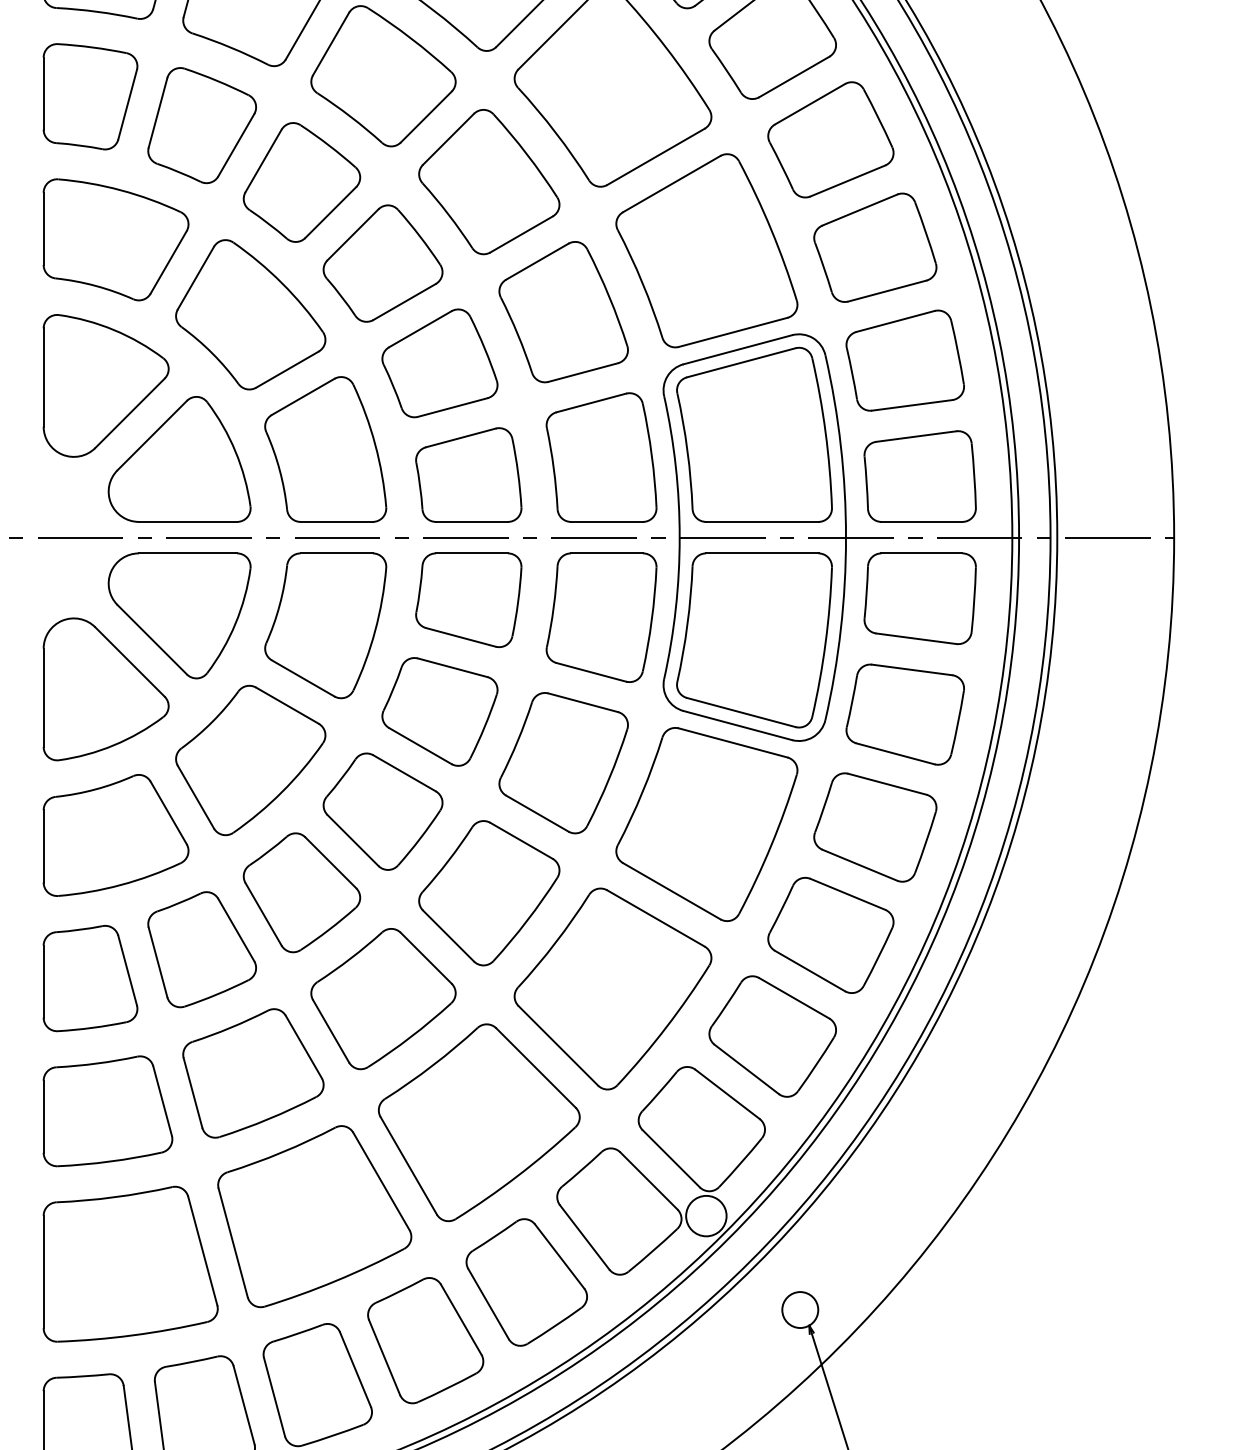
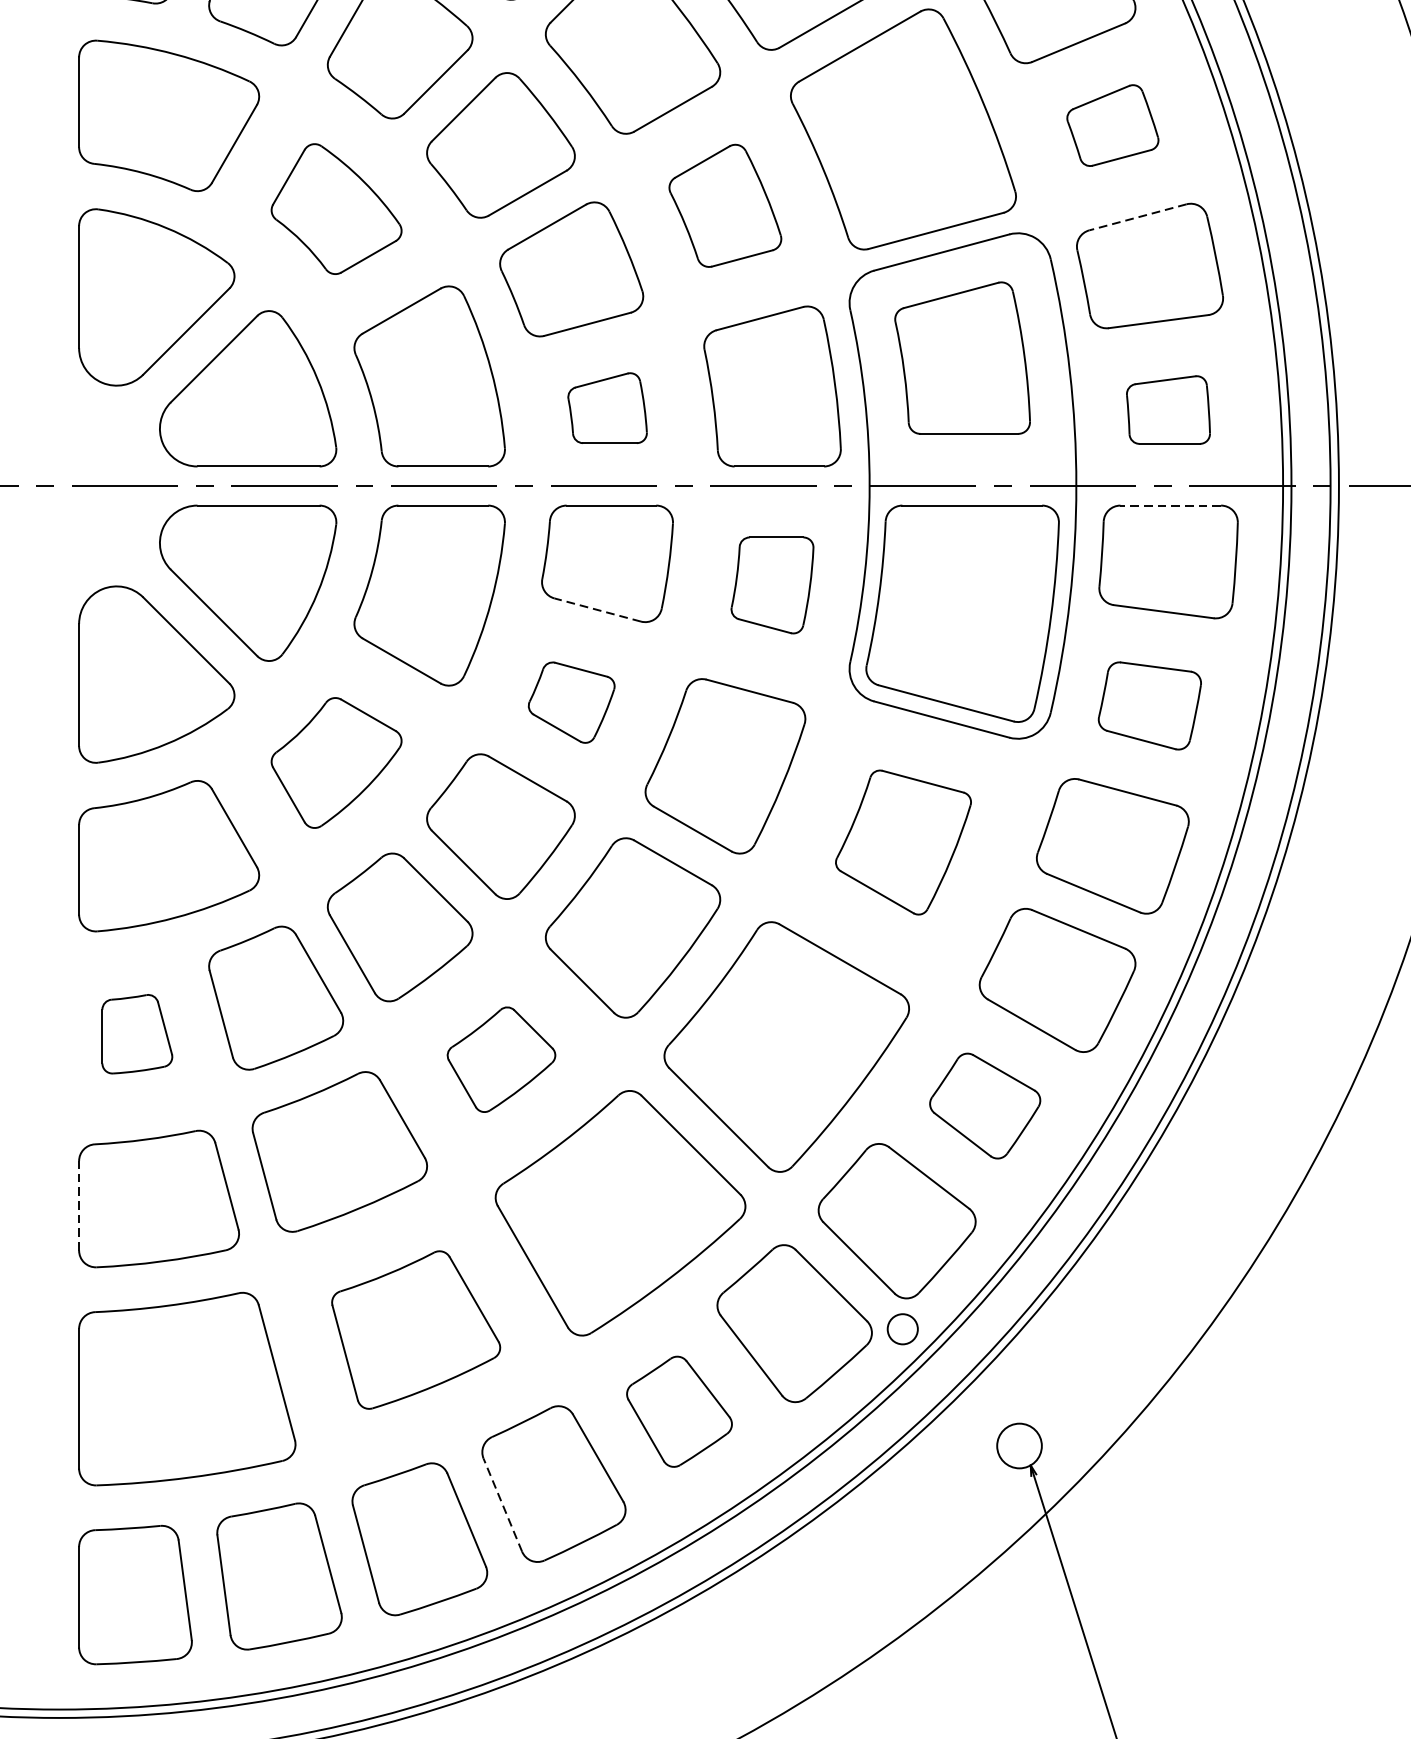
part: (875, 247) -> (1113, 125), size x0.6
part: (563, 312) -> (725, 206), size x0.7
part: (250, 314) -> (336, 208), size x0.7
line: (895, 321) -> (1137, 217), solid -> dashed
part: (754, 434) -> (962, 357), size x0.7
part: (468, 474) -> (607, 407), size x0.6
part: (919, 476) -> (1167, 410), size x0.6
line: (921, 553) -> (1170, 505), solid -> dashed
part: (601, 617) -> (772, 585), size x0.6
line: (460, 637) -> (597, 610), solid -> dashed
part: (439, 711) -> (571, 702), size x0.6
part: (904, 714) -> (1149, 705), size x0.7
part: (250, 760) -> (336, 763), size x0.7
part: (706, 824) -> (902, 842), size x0.6
part: (90, 978) -> (137, 1033), size x0.6
part: (383, 999) -> (501, 1060), size x0.6
part: (772, 1036) -> (984, 1106), size x0.7
line: (43, 1116) -> (78, 1205), solid -> dashed
circle: (706, 1215) -> (902, 1328), size x0.6
part: (314, 1216) -> (415, 1329), size x0.7
part: (526, 1282) -> (679, 1411), size x0.7
line: (384, 1357) -> (502, 1505), solid -> dashed

